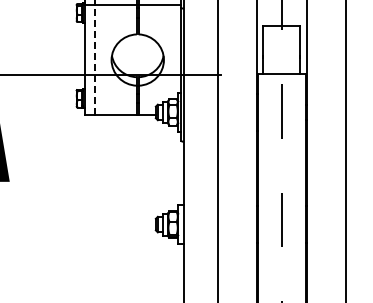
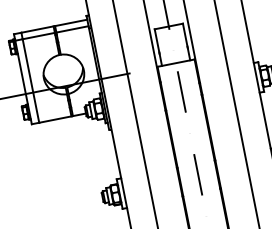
line: (94, 60) -> (30, 81), dashed -> solid

